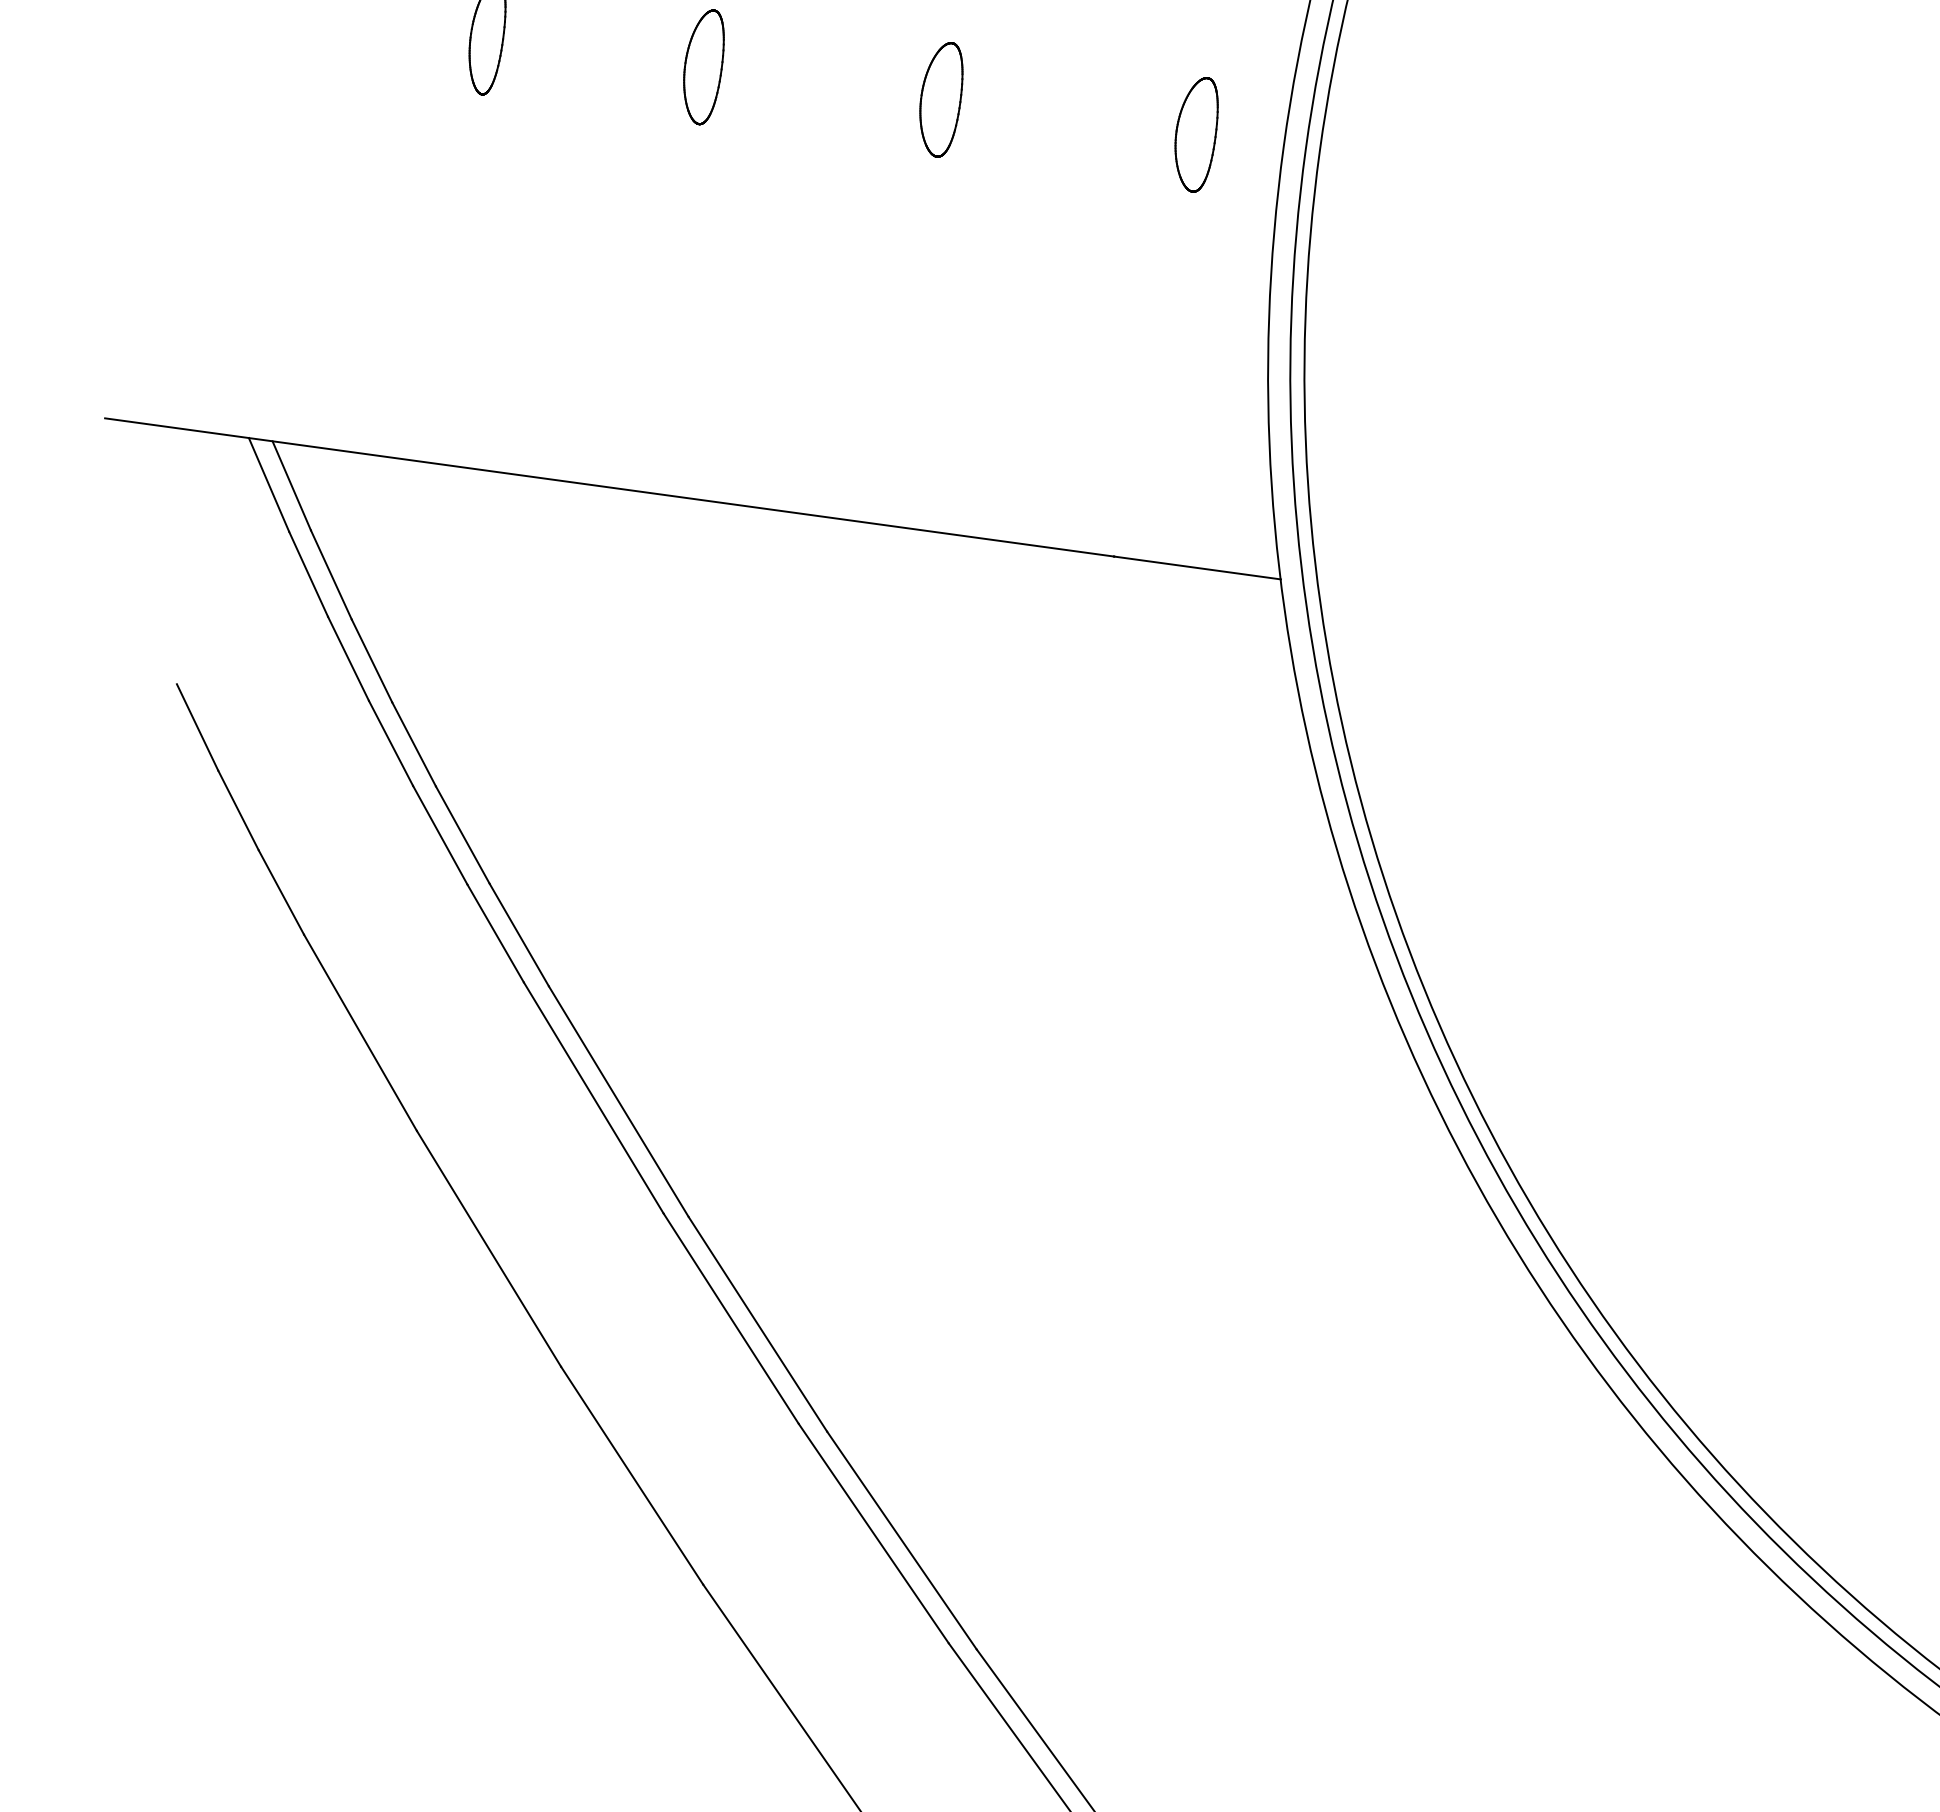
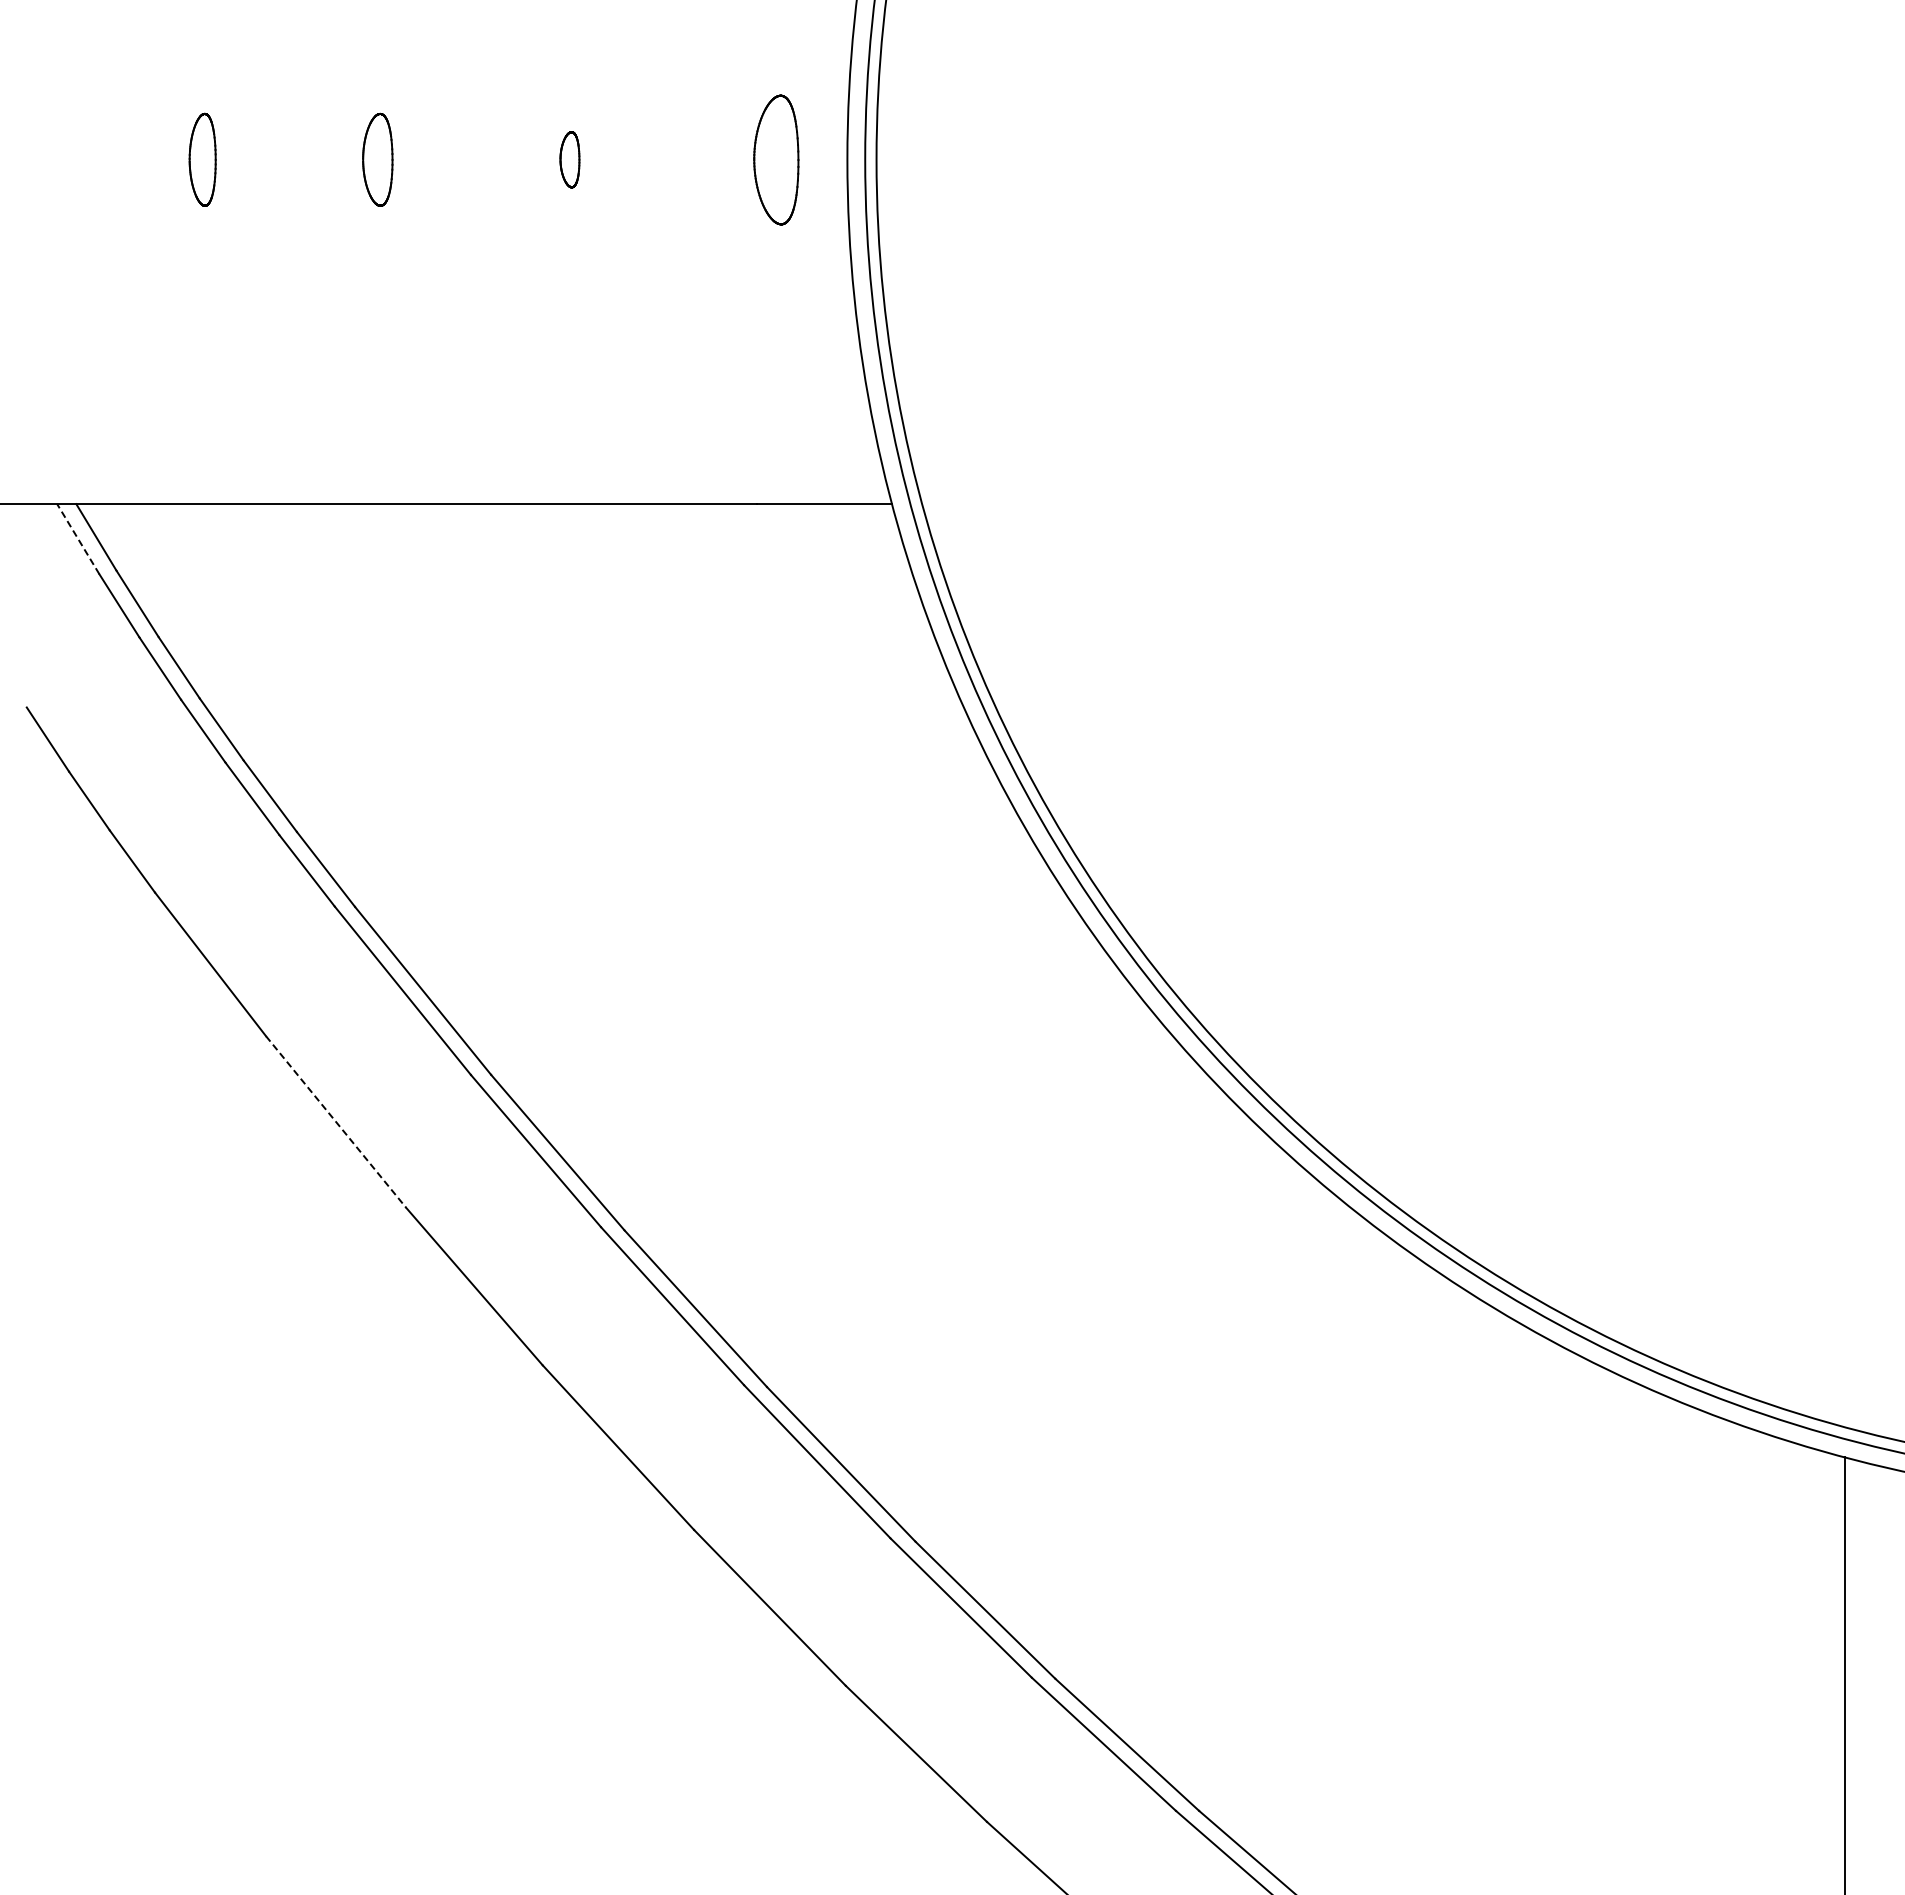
part: (940, 98) -> (569, 159), size x0.6
part: (1196, 133) -> (776, 159), size x1.4
line: (269, 485) -> (78, 539), solid -> dashed
line: (489, 1249) -> (336, 1122), solid -> dashed

